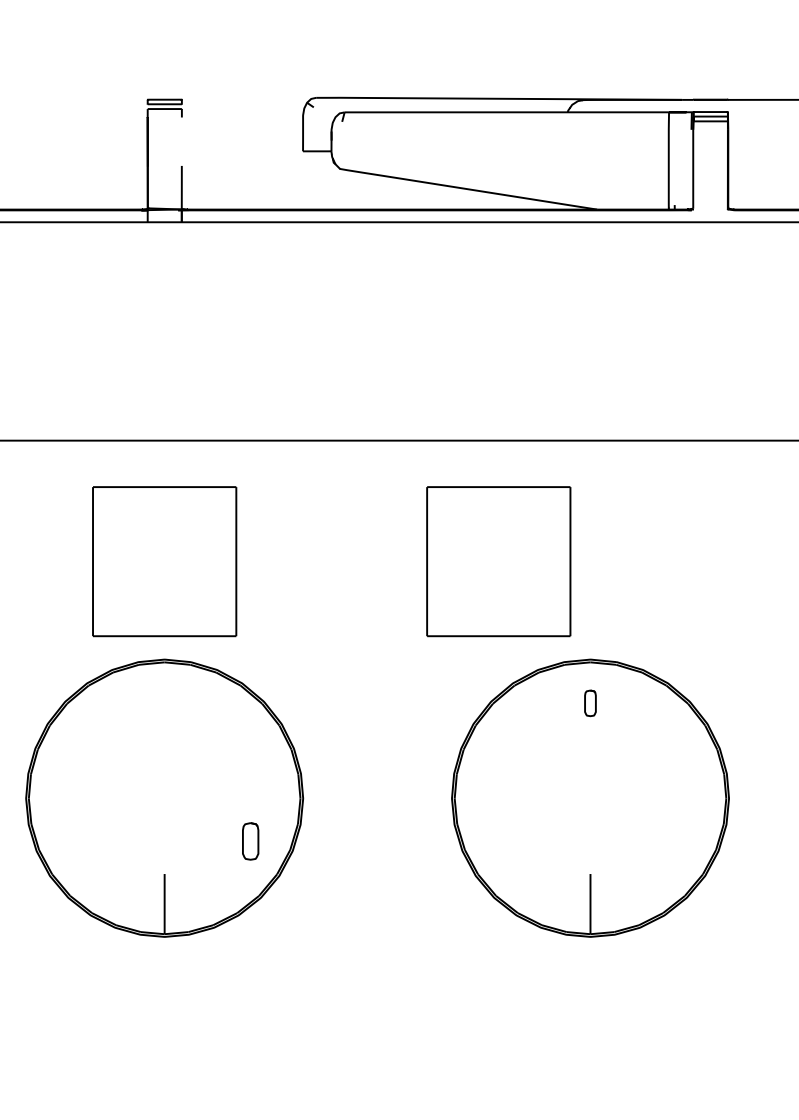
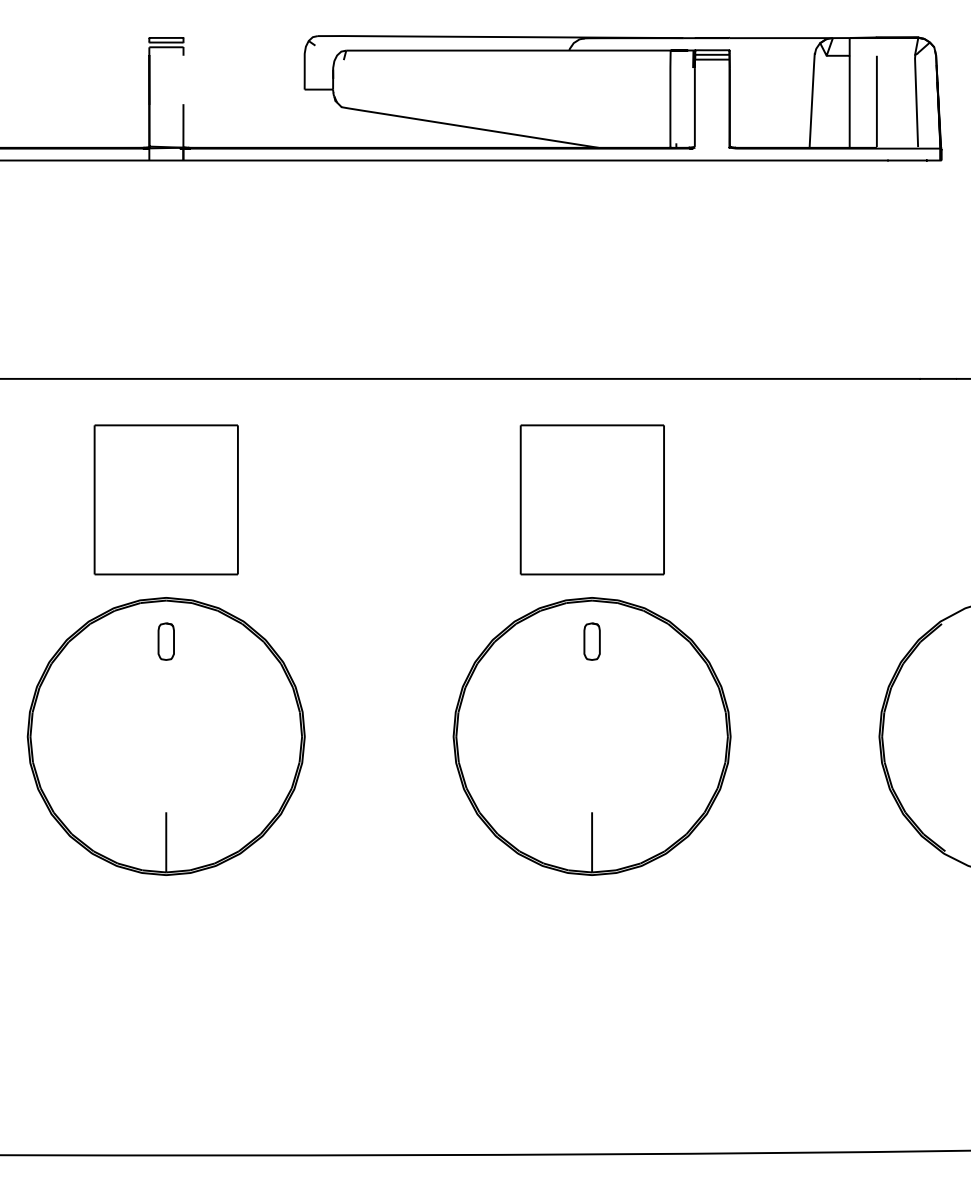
part: (497, 561) -> (591, 499), moved
part: (589, 703) -> (591, 641), size x1.43
part: (249, 841) -> (165, 641), moved

